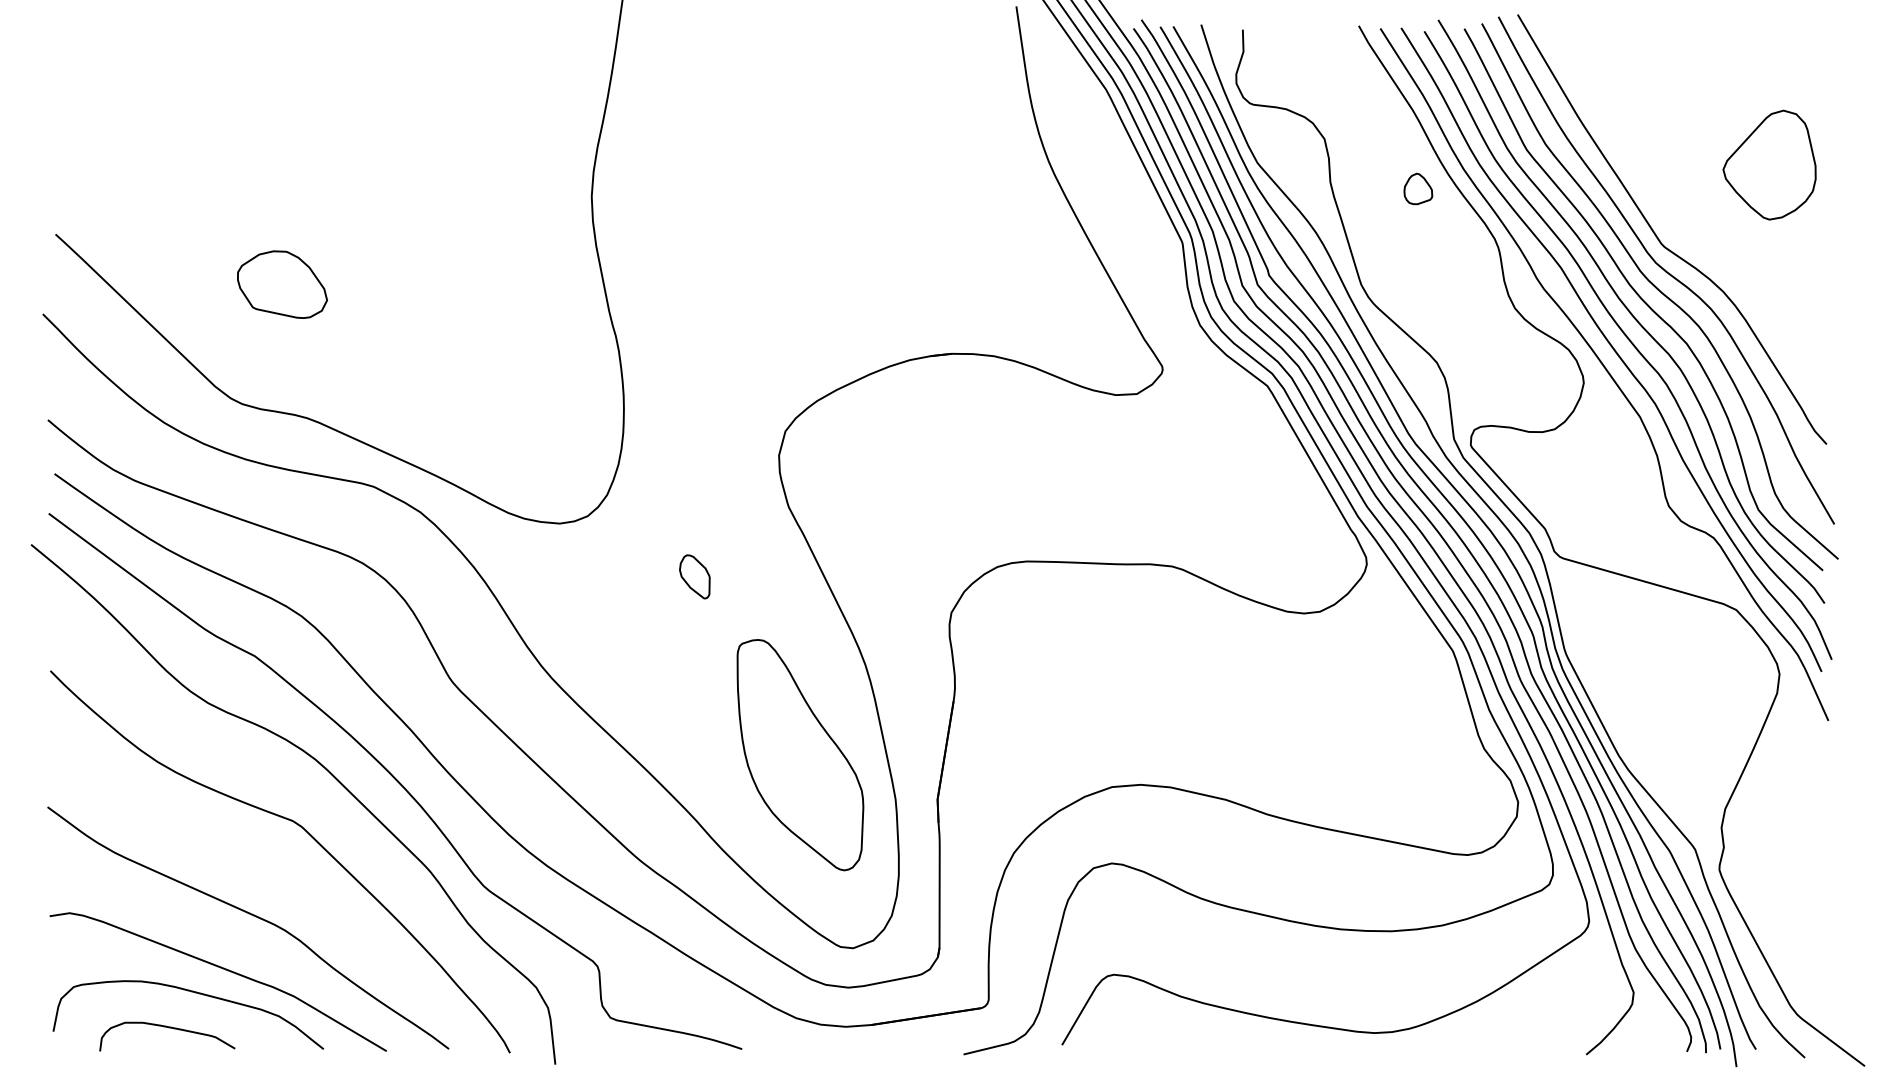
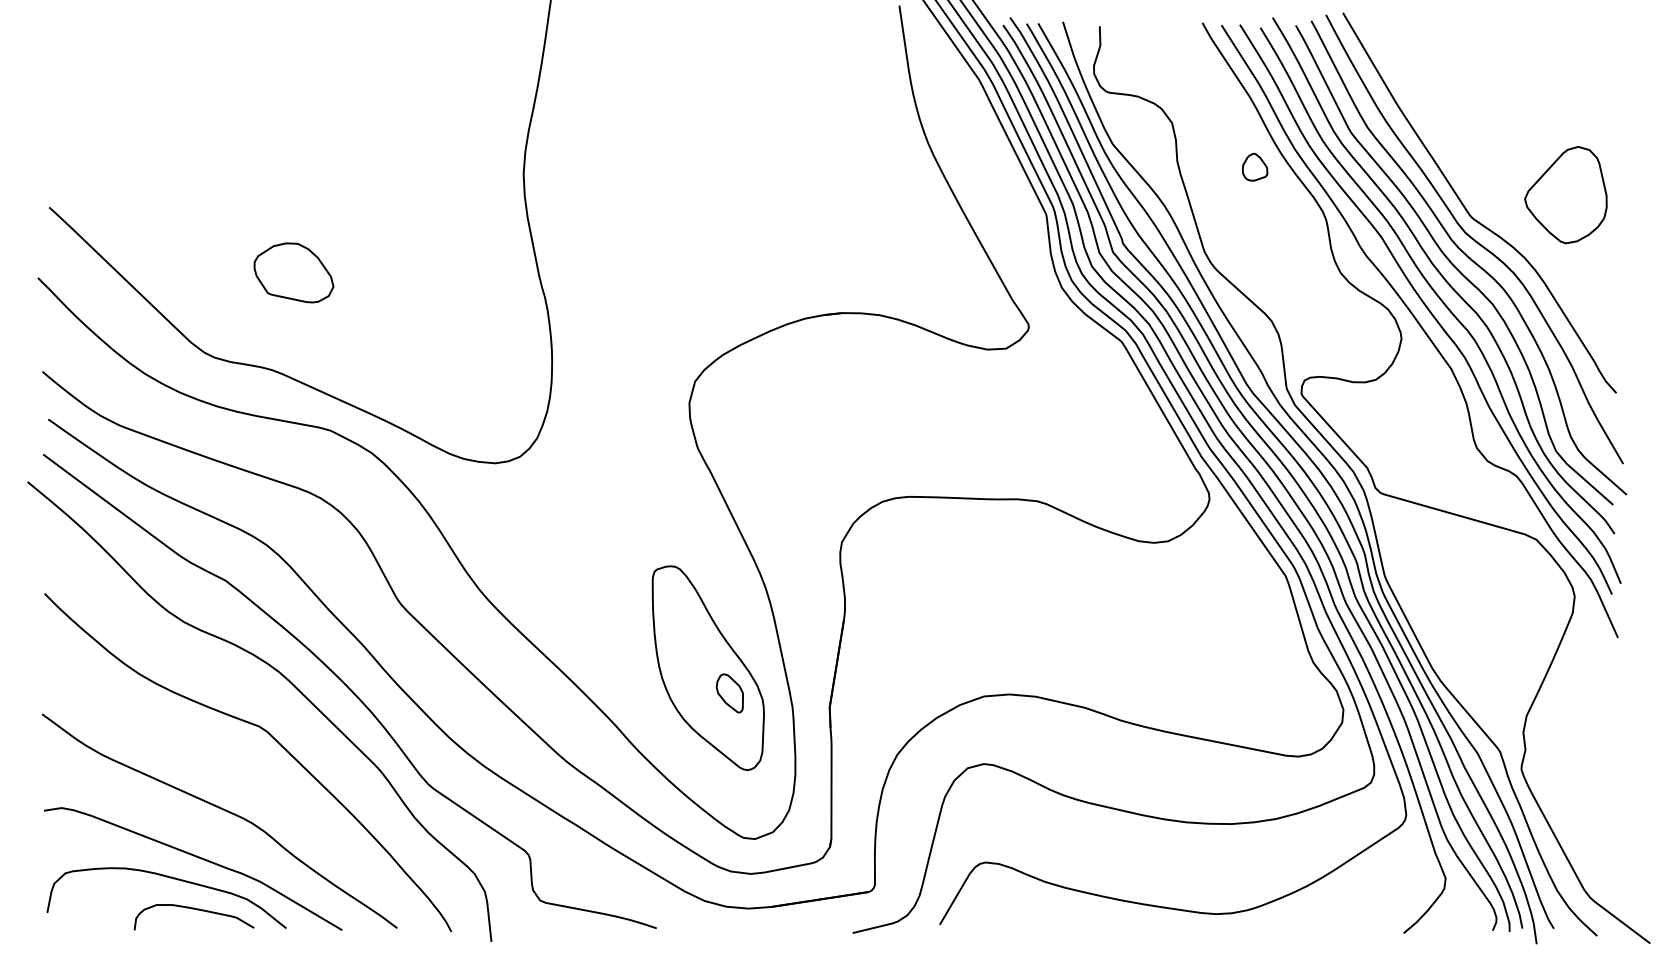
part: (1769, 165) -> (1565, 195), moved
part: (281, 284) -> (293, 272), moved
part: (694, 576) -> (729, 693), moved
curve: (170, 1028) -> (196, 910), moved

